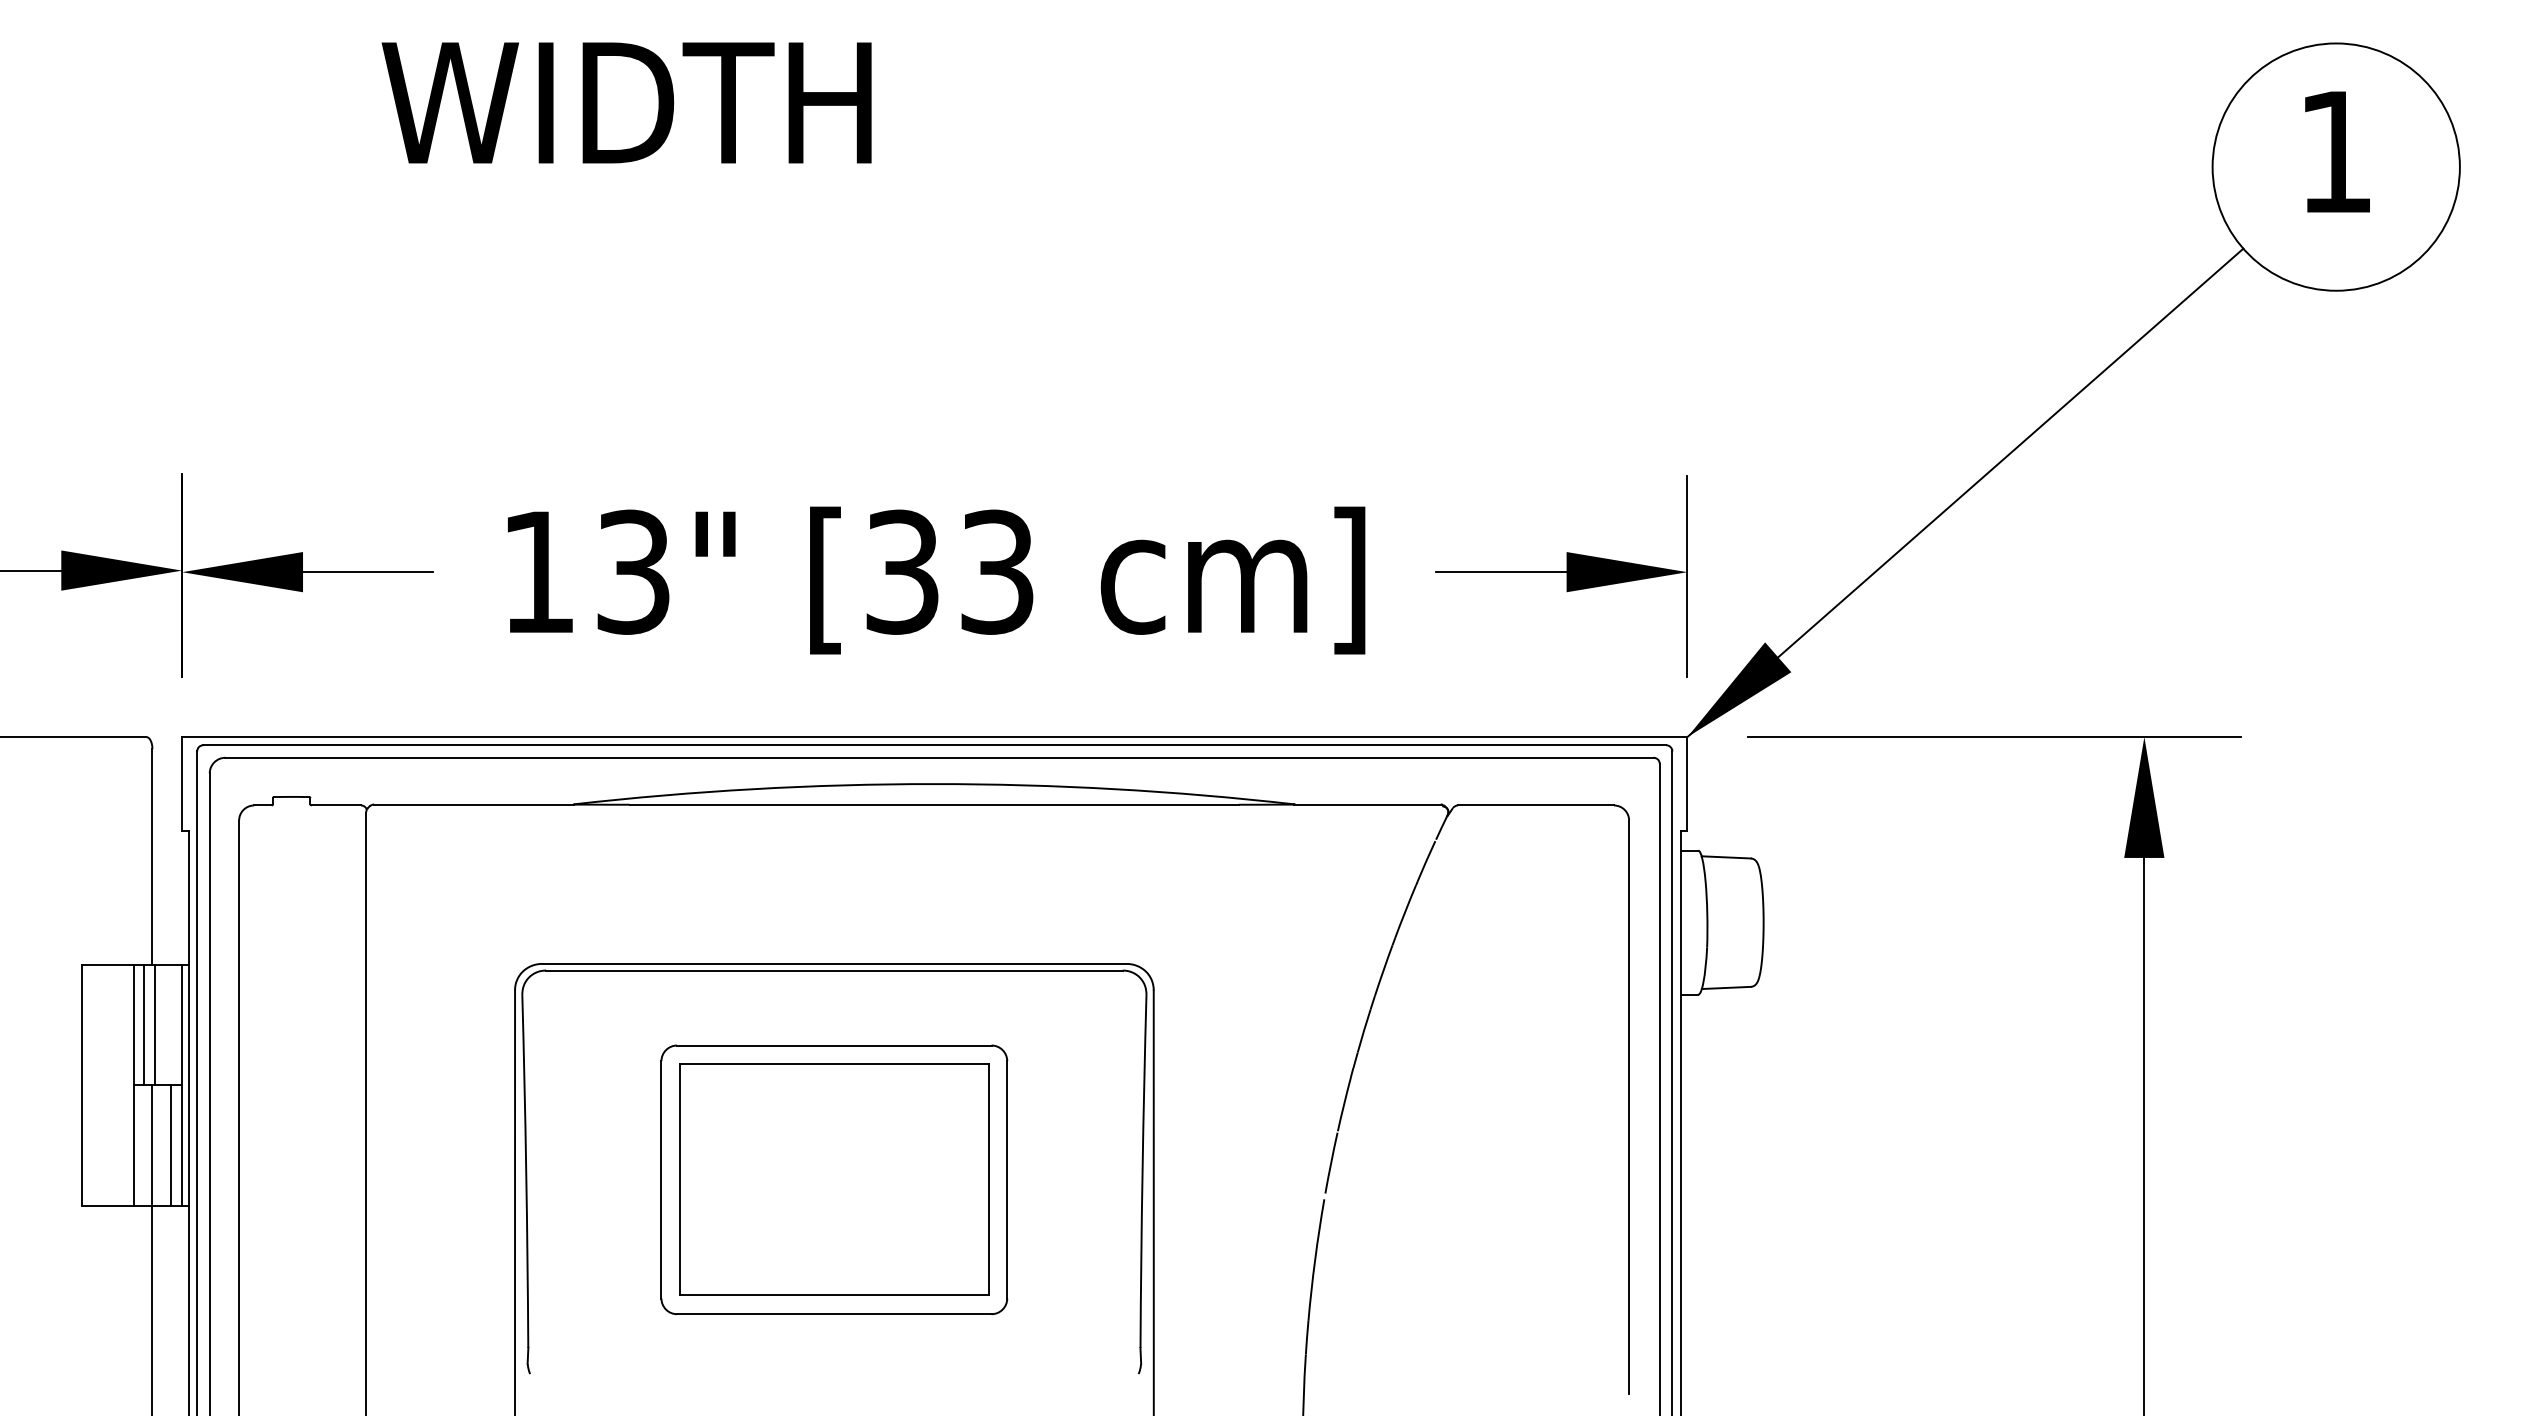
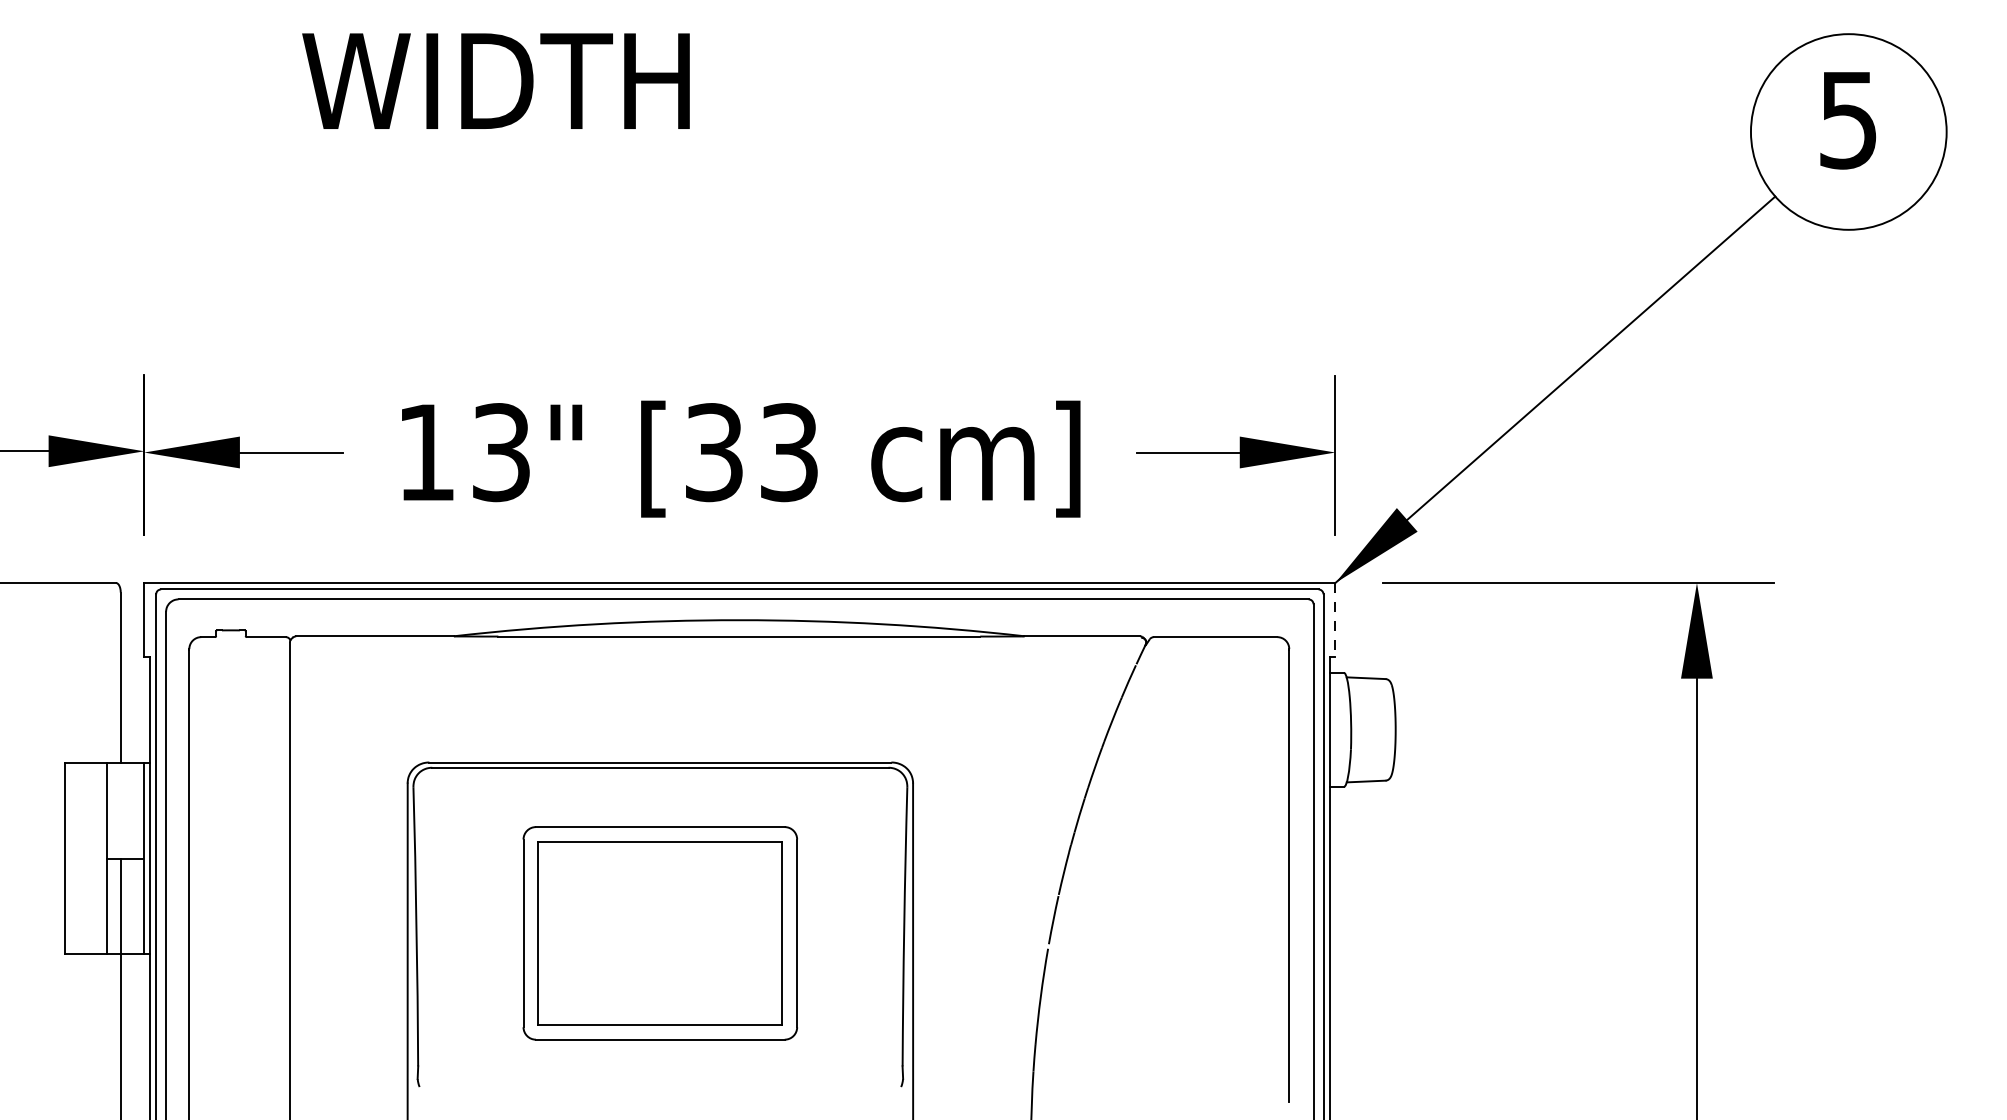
text: (2335, 152) -> (1848, 120), 1 -> 5
line: (1687, 784) -> (1335, 620), solid -> dashed
line: (143, 1024) -> (113, 810), removed
line: (155, 1024) -> (123, 810), removed
line: (170, 1145) -> (135, 906), removed

